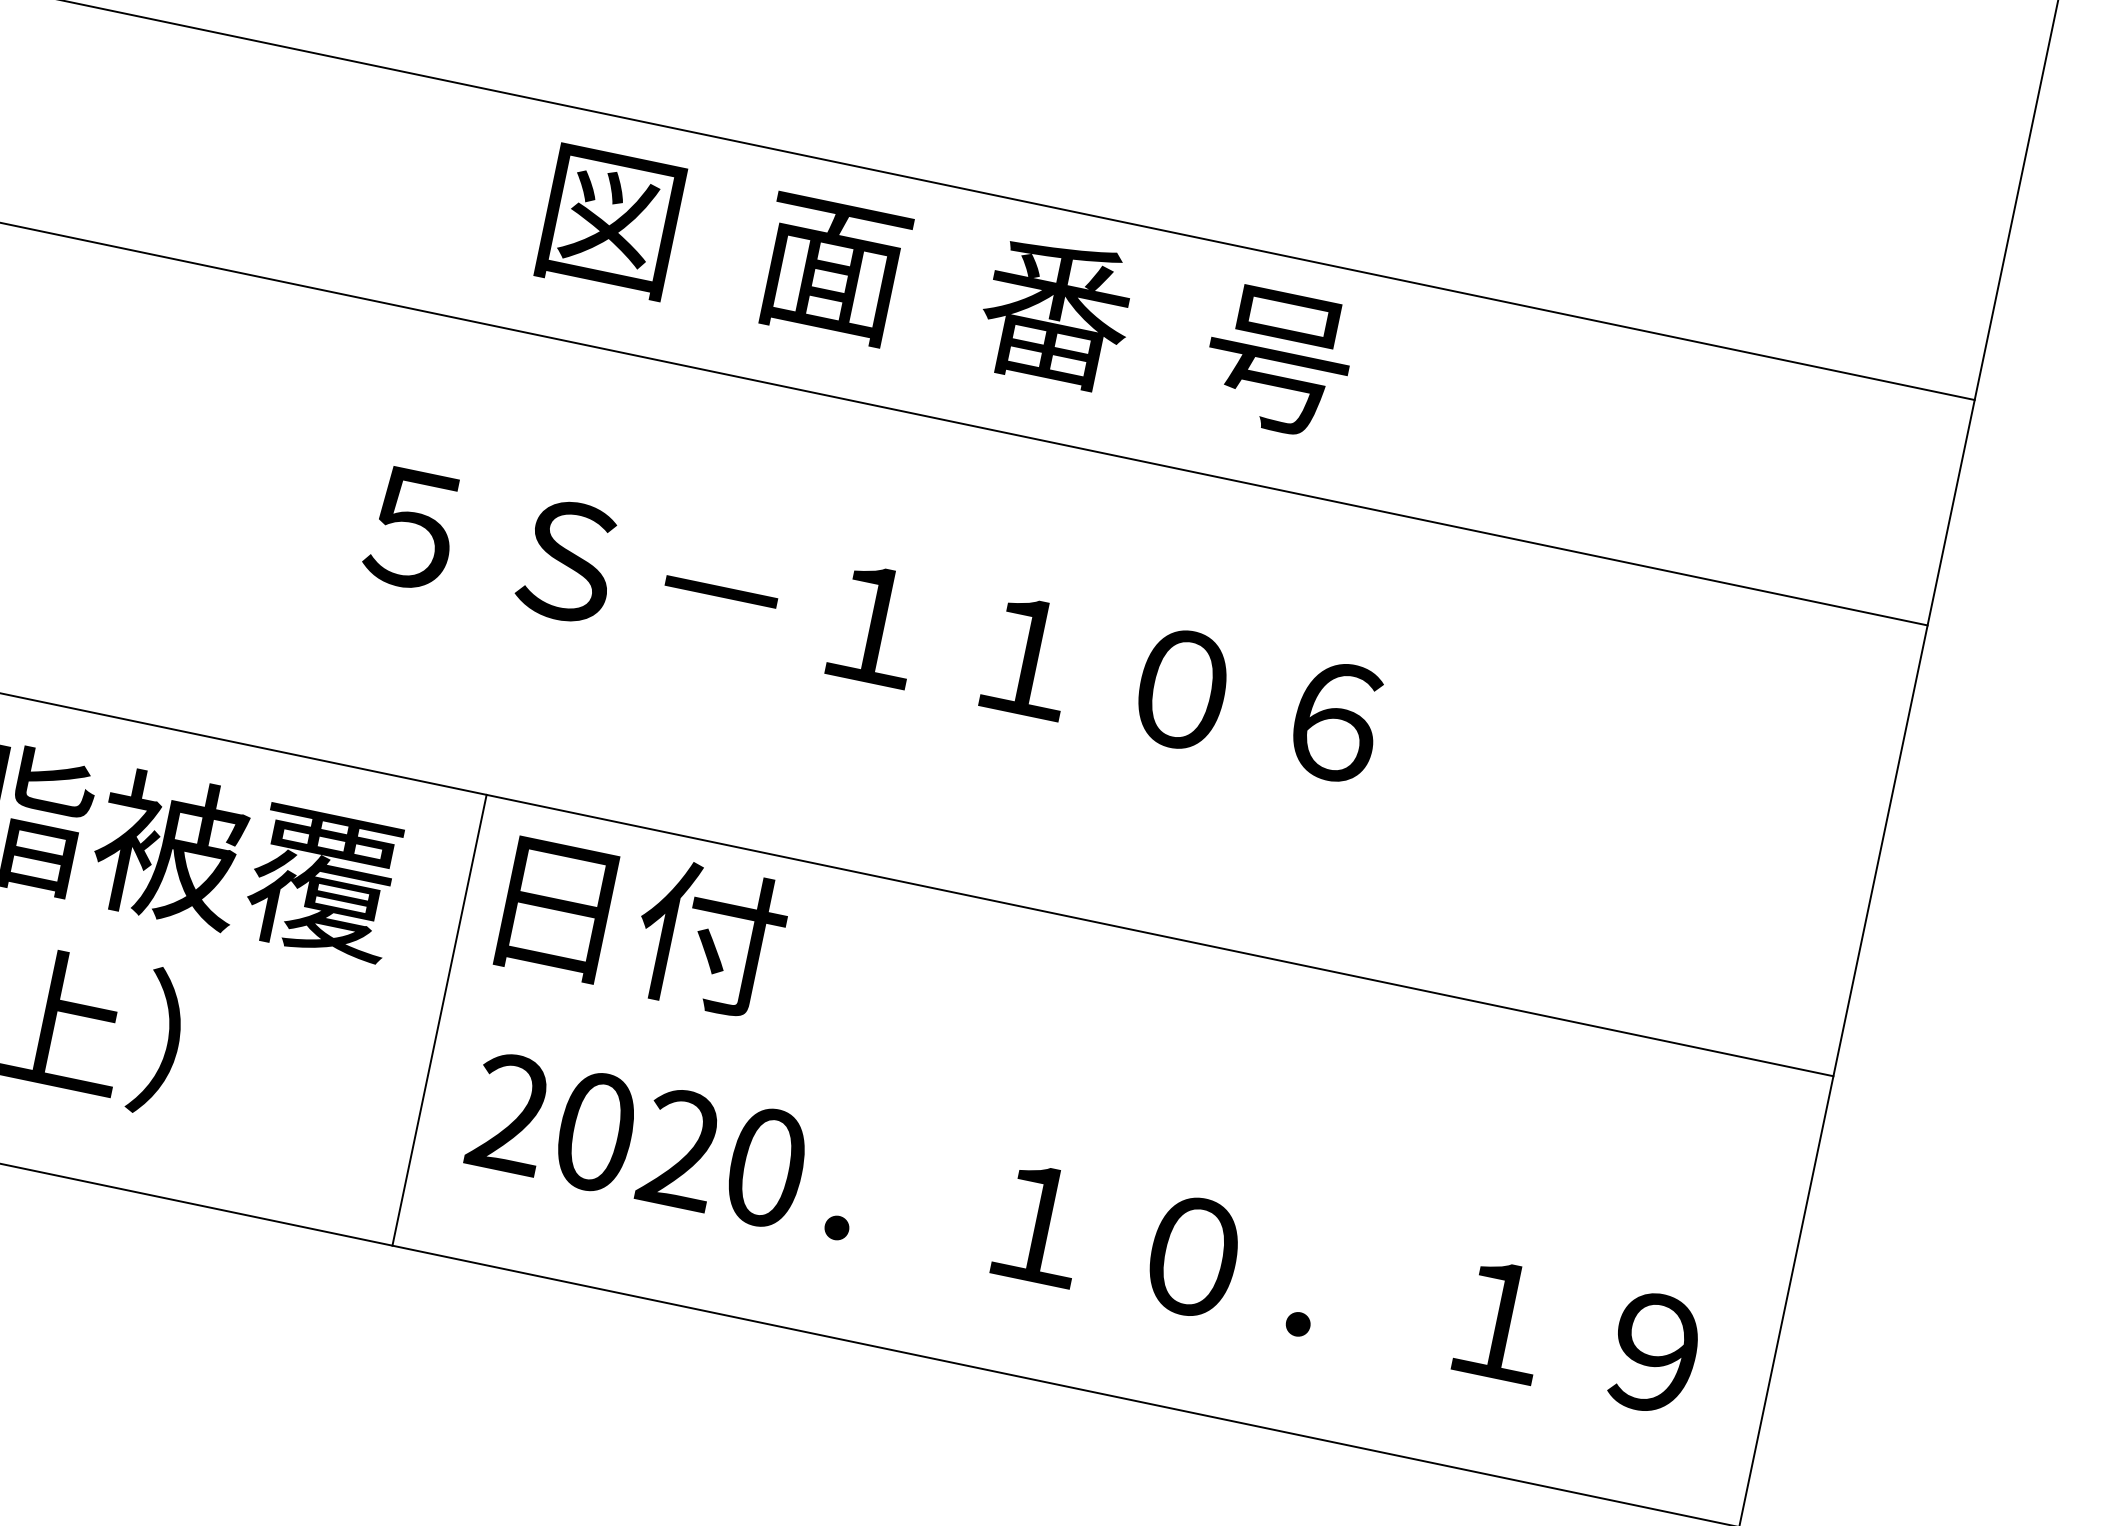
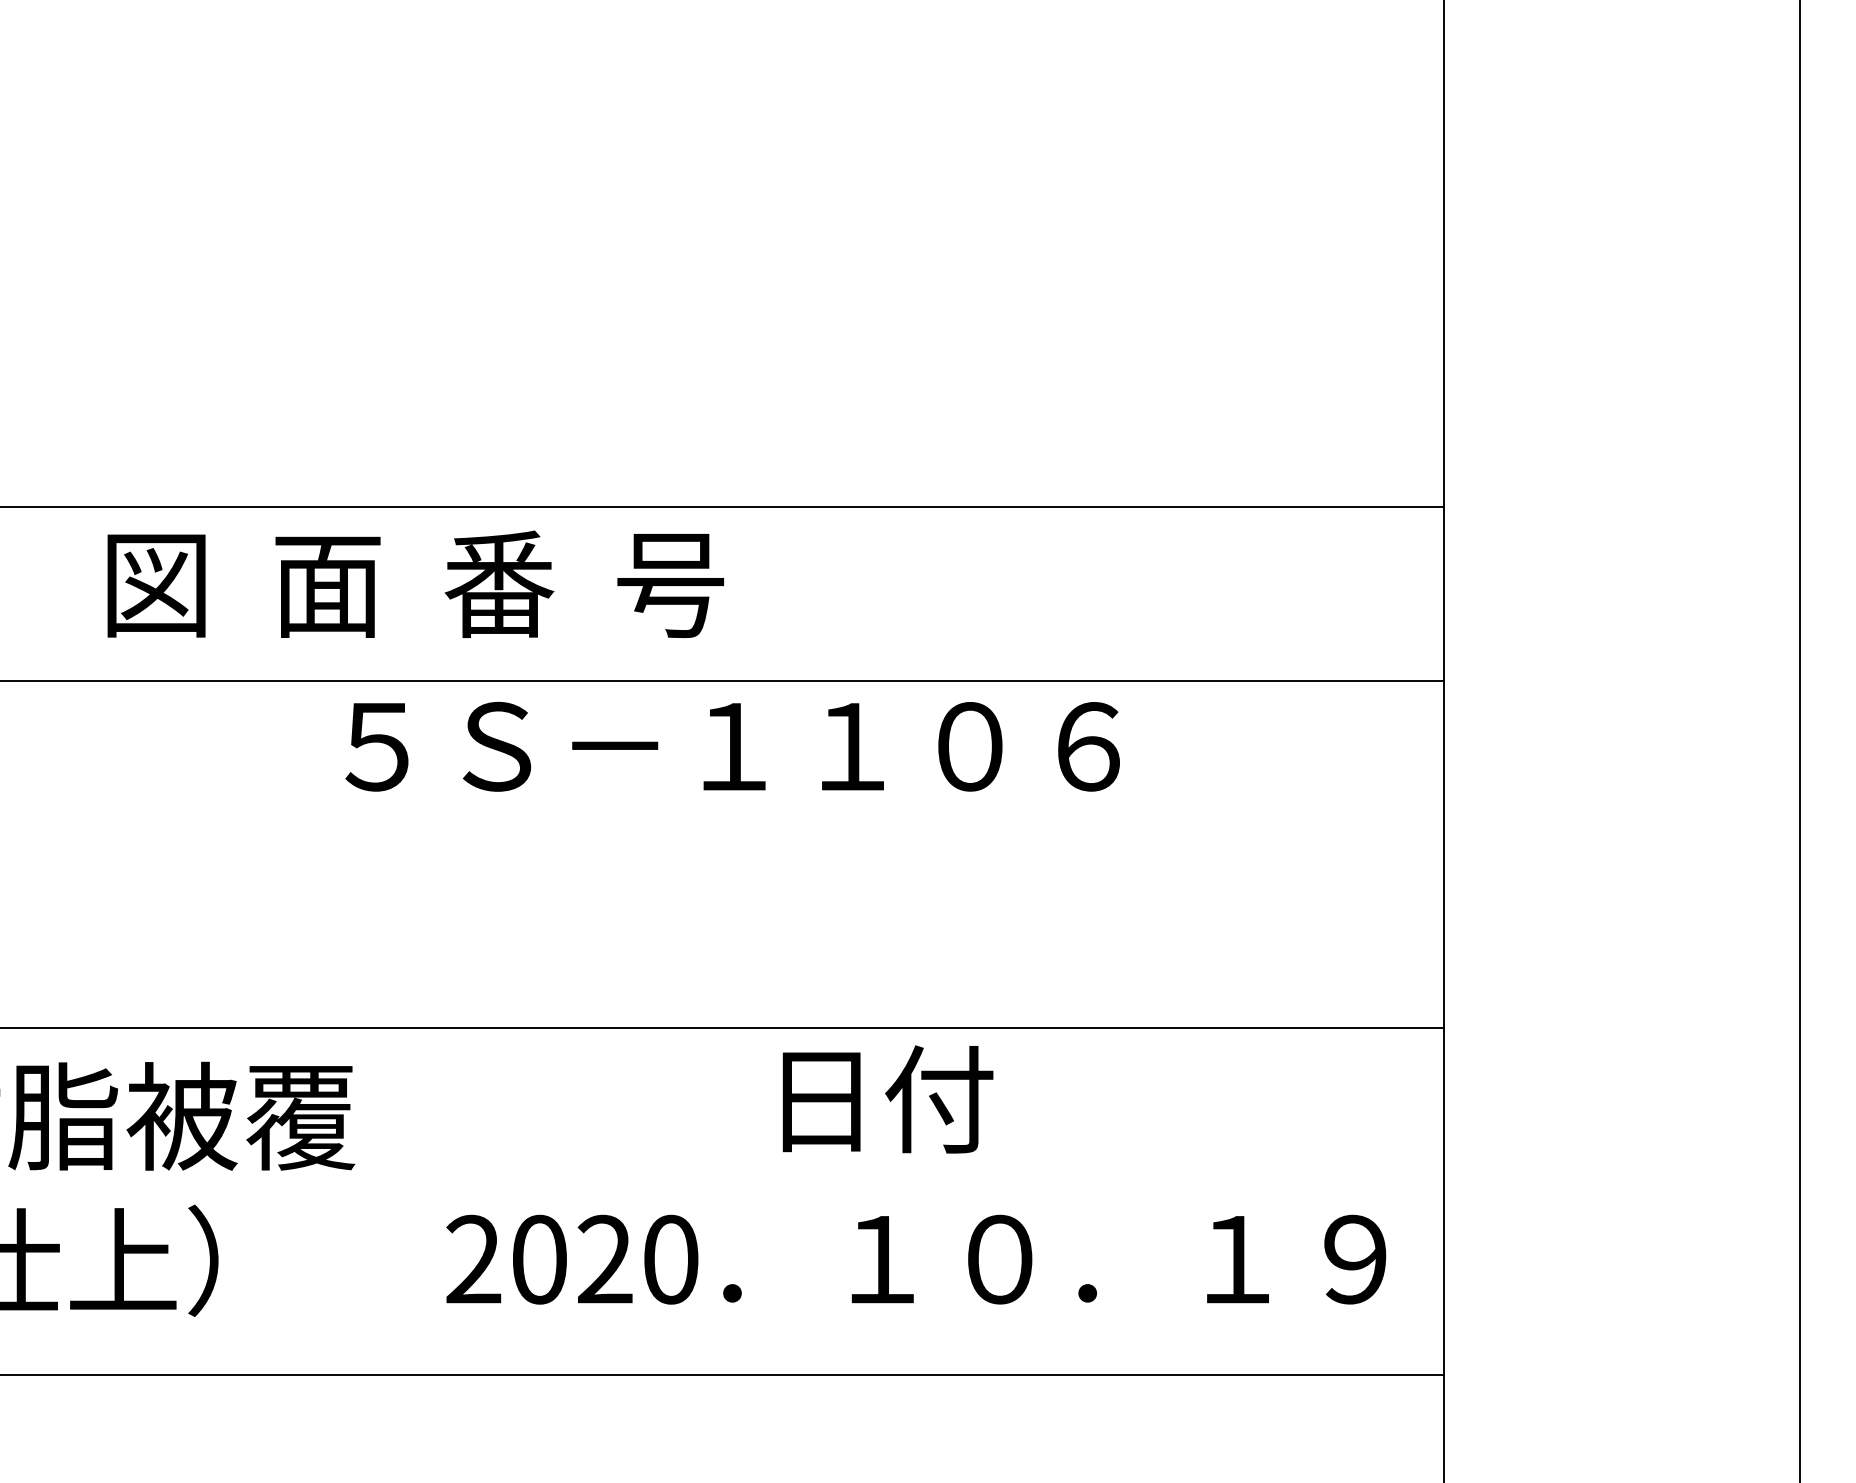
text: (947, 289) -> (415, 583), moved
text: (873, 624) -> (732, 746), moved
text: (642, 924) -> (887, 1099), moved
line: (440, 1019) -> (407, 1200), removed

